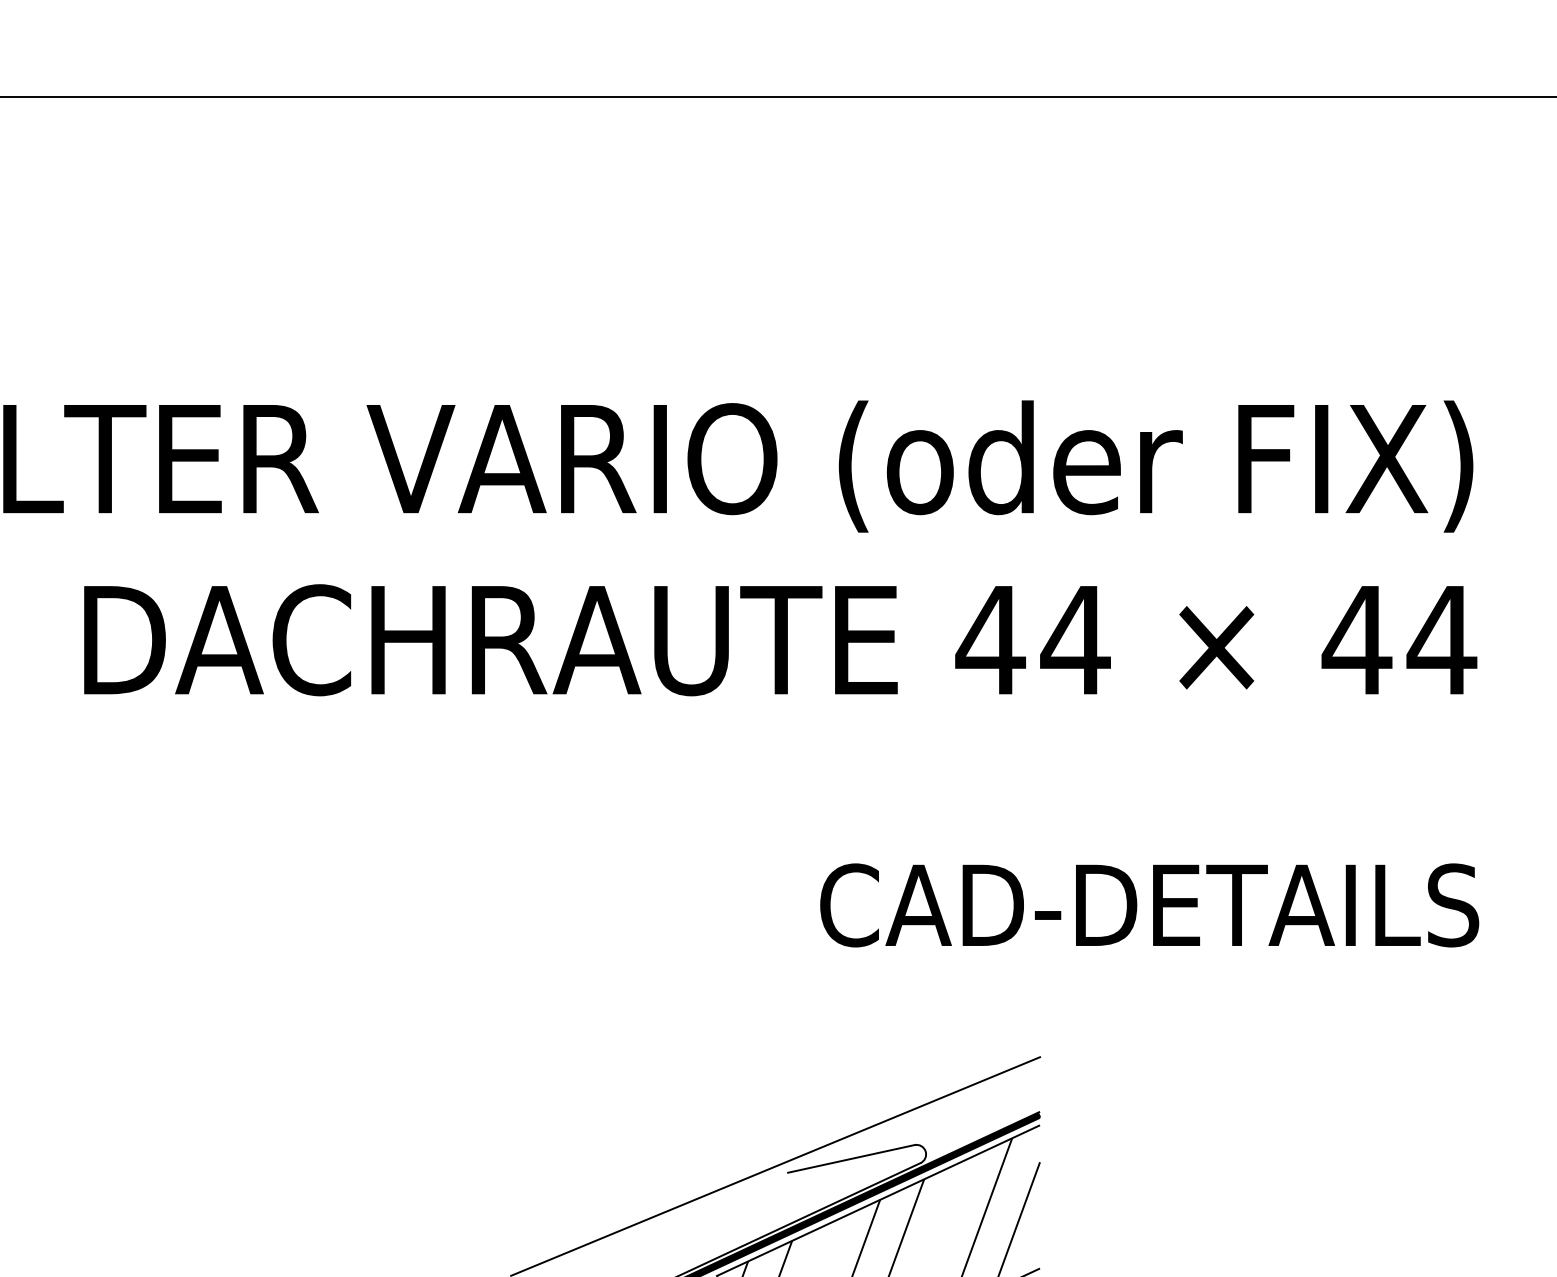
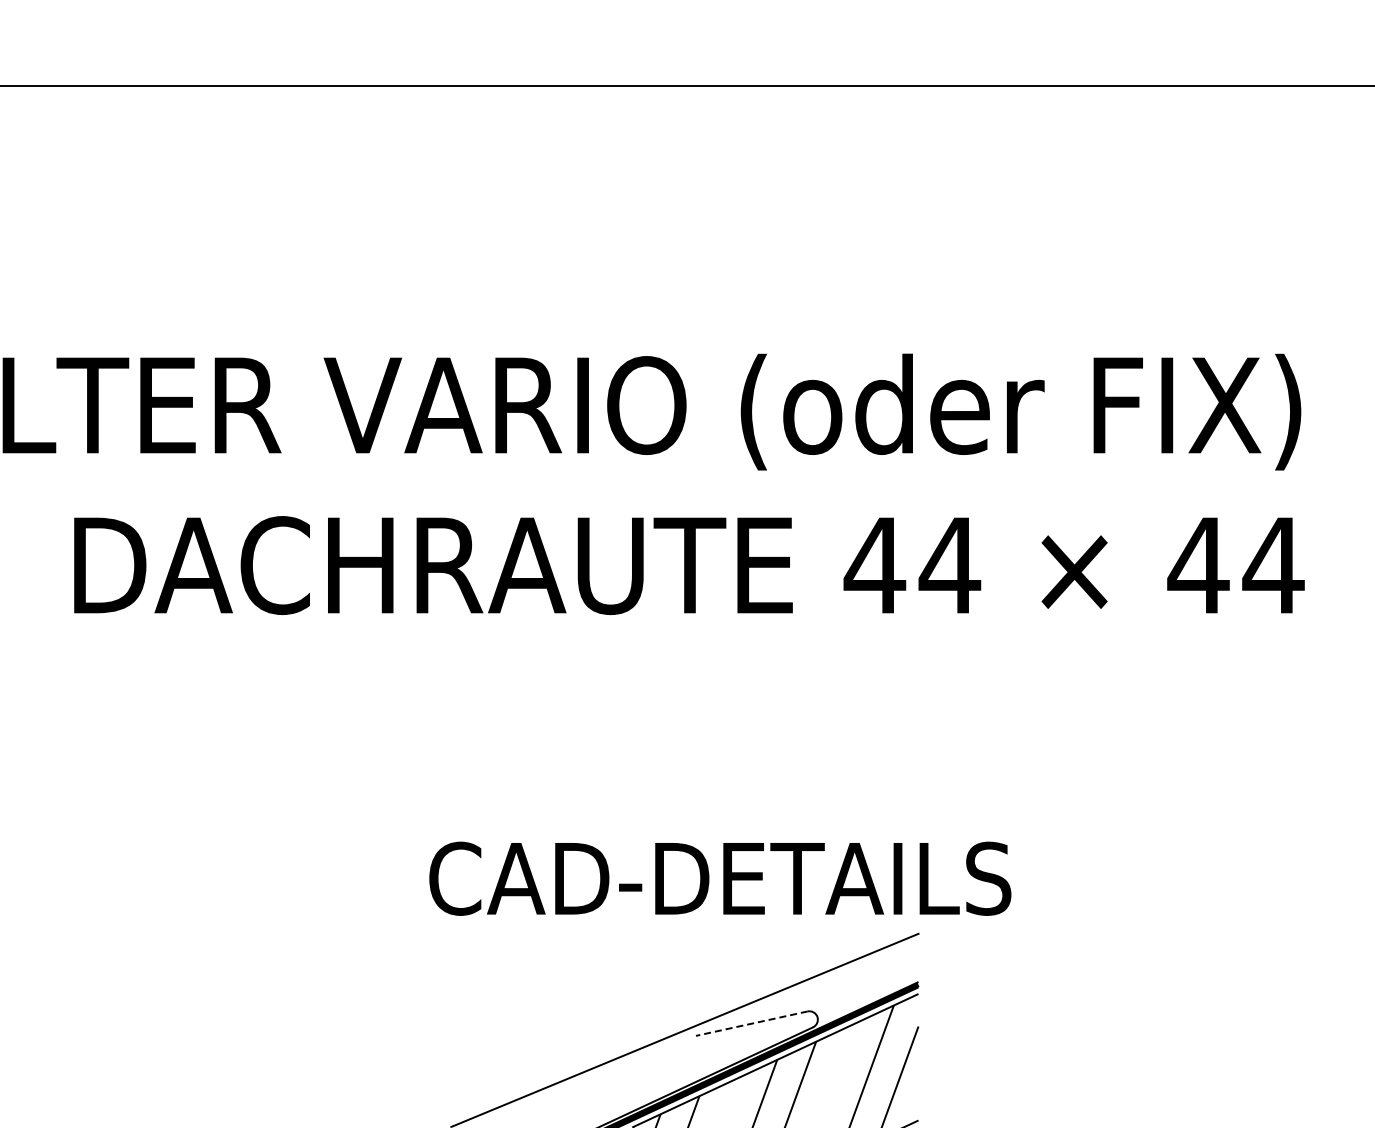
text: (1149, 905) -> (720, 878), moved
line: (850, 1158) -> (751, 1023), solid -> dashed

